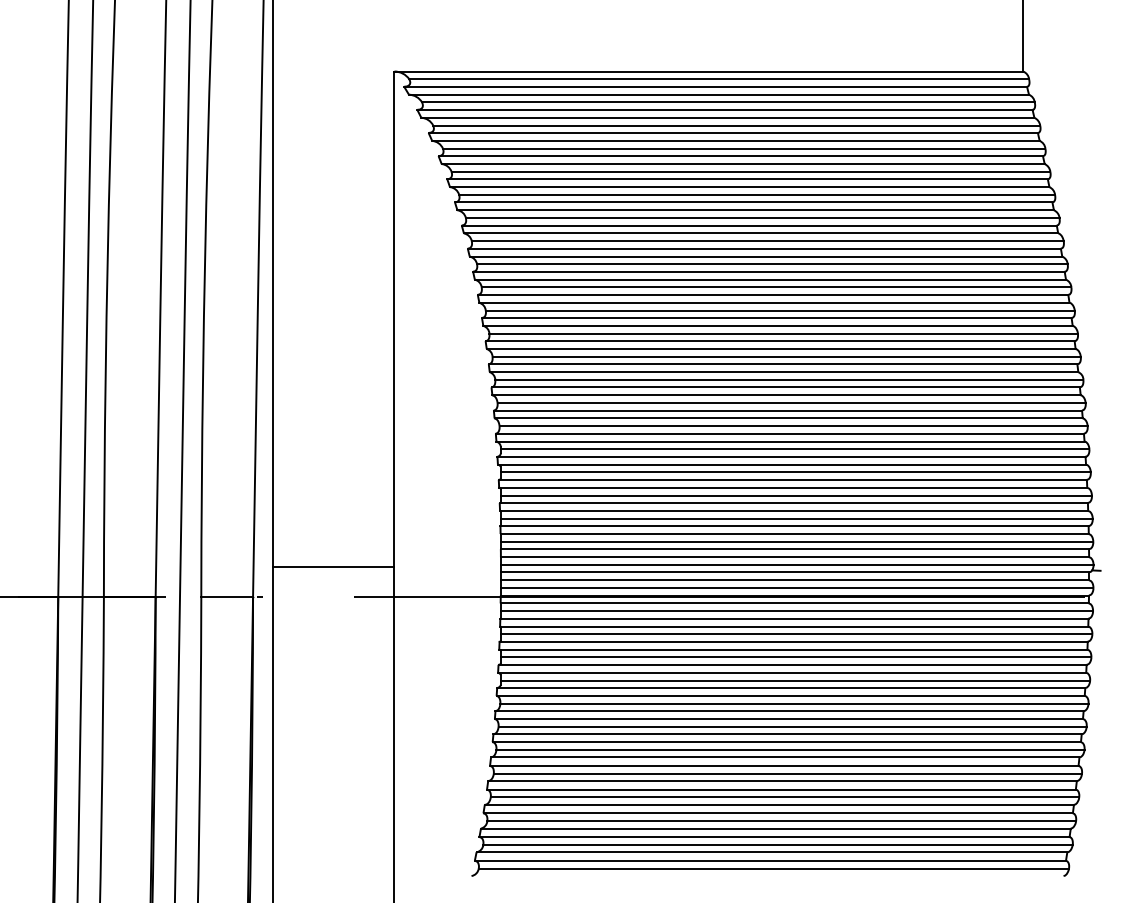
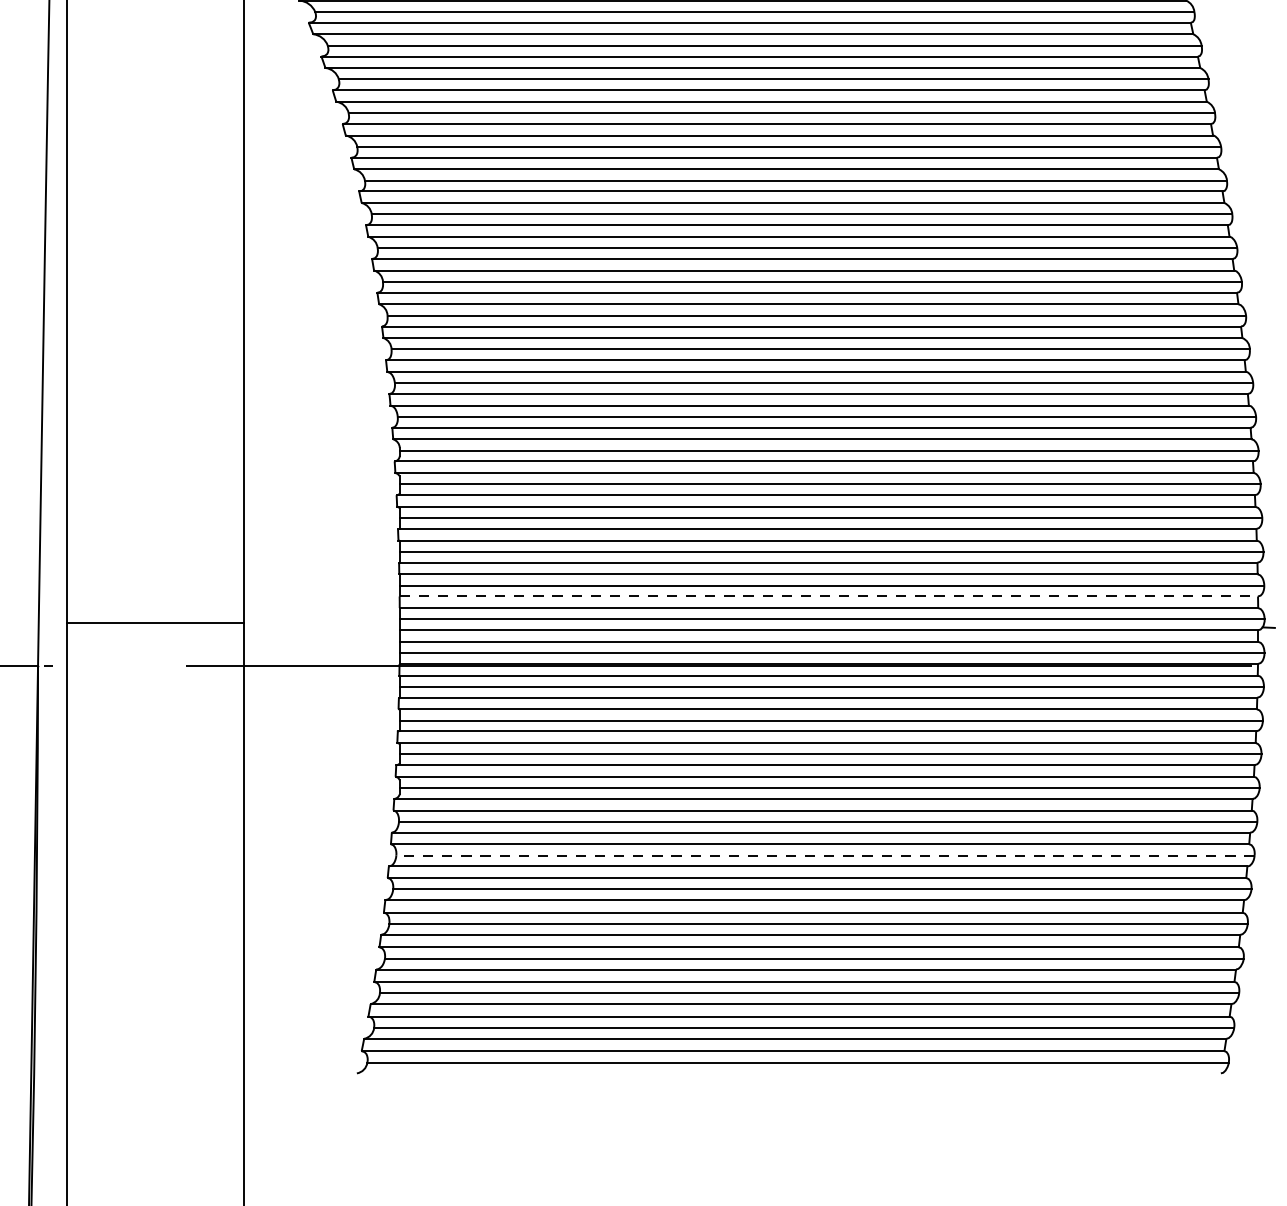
line: (795, 549) -> (829, 596), solid -> dashed
line: (792, 726) -> (825, 855), solid -> dashed

